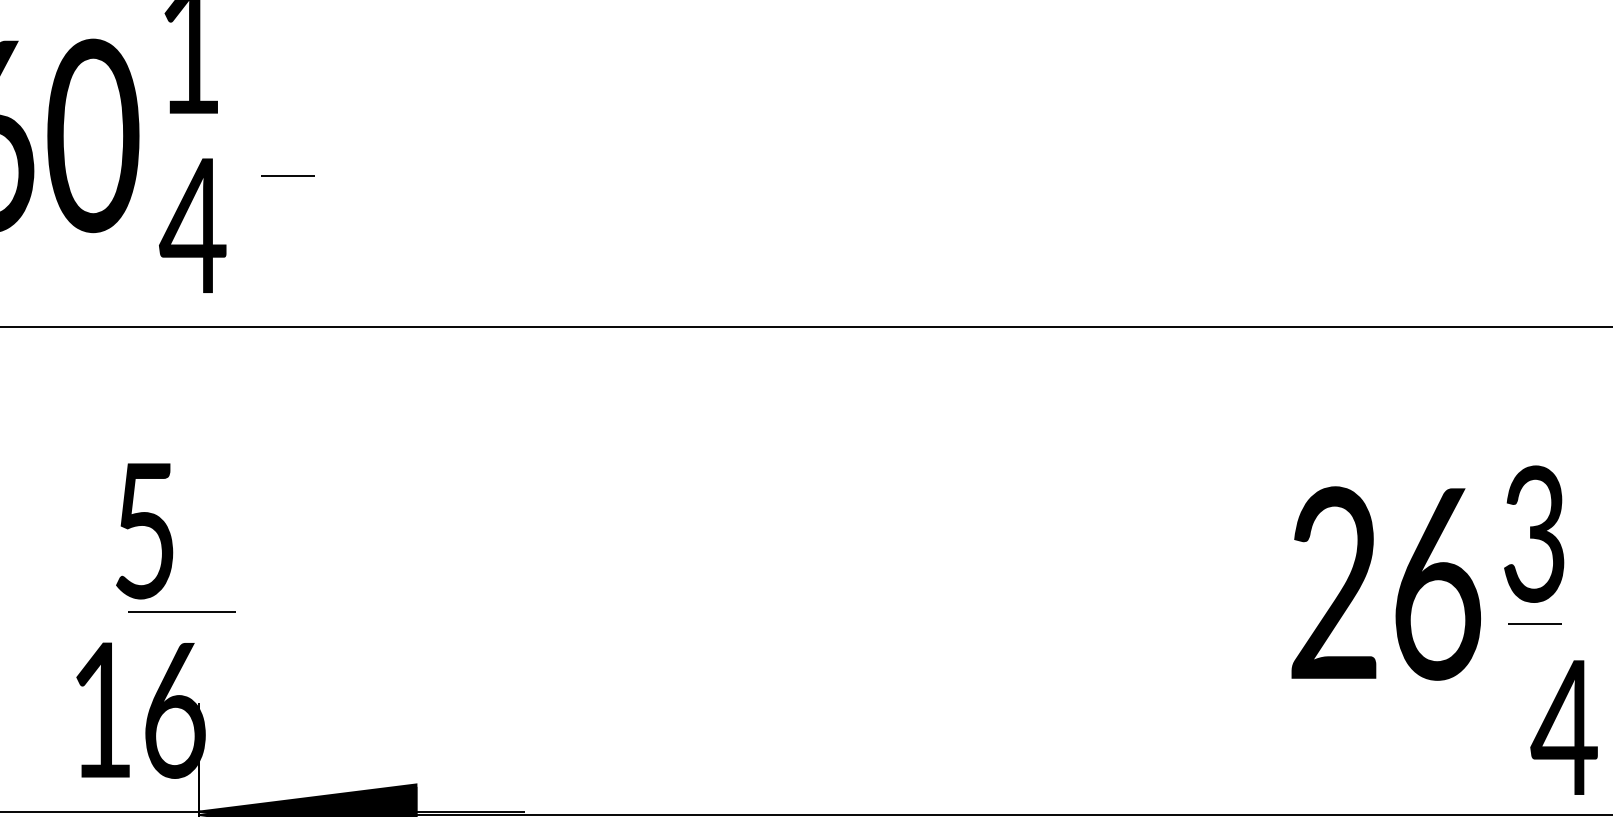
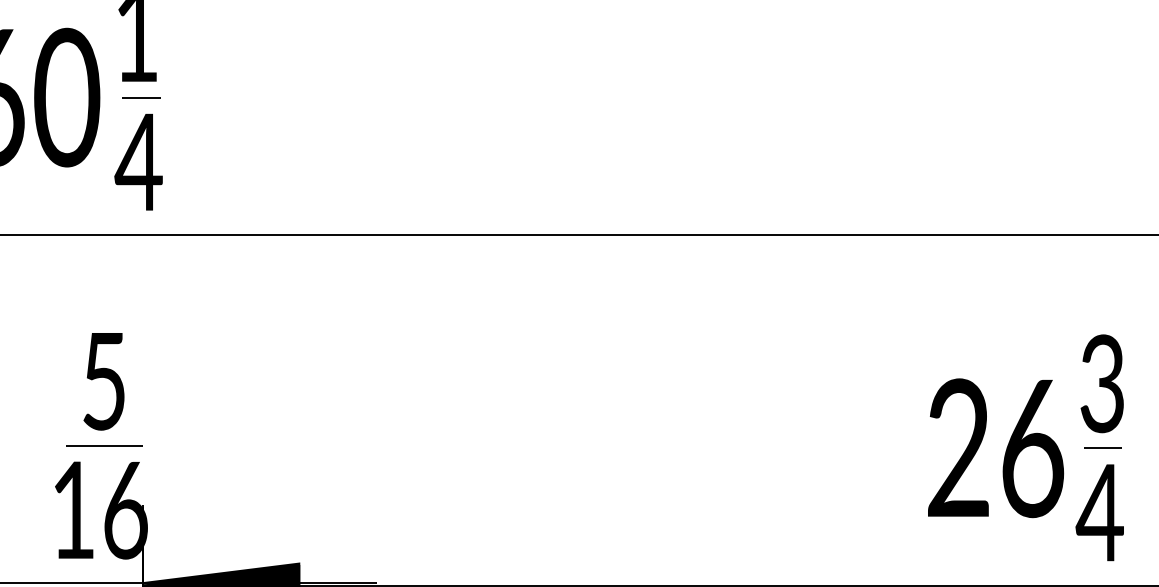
line: (287, 176) -> (141, 97), moved
text: (1386, 583) -> (996, 448), moved
line: (181, 611) -> (104, 445), moved
text: (1563, 727) -> (1099, 512), moved

